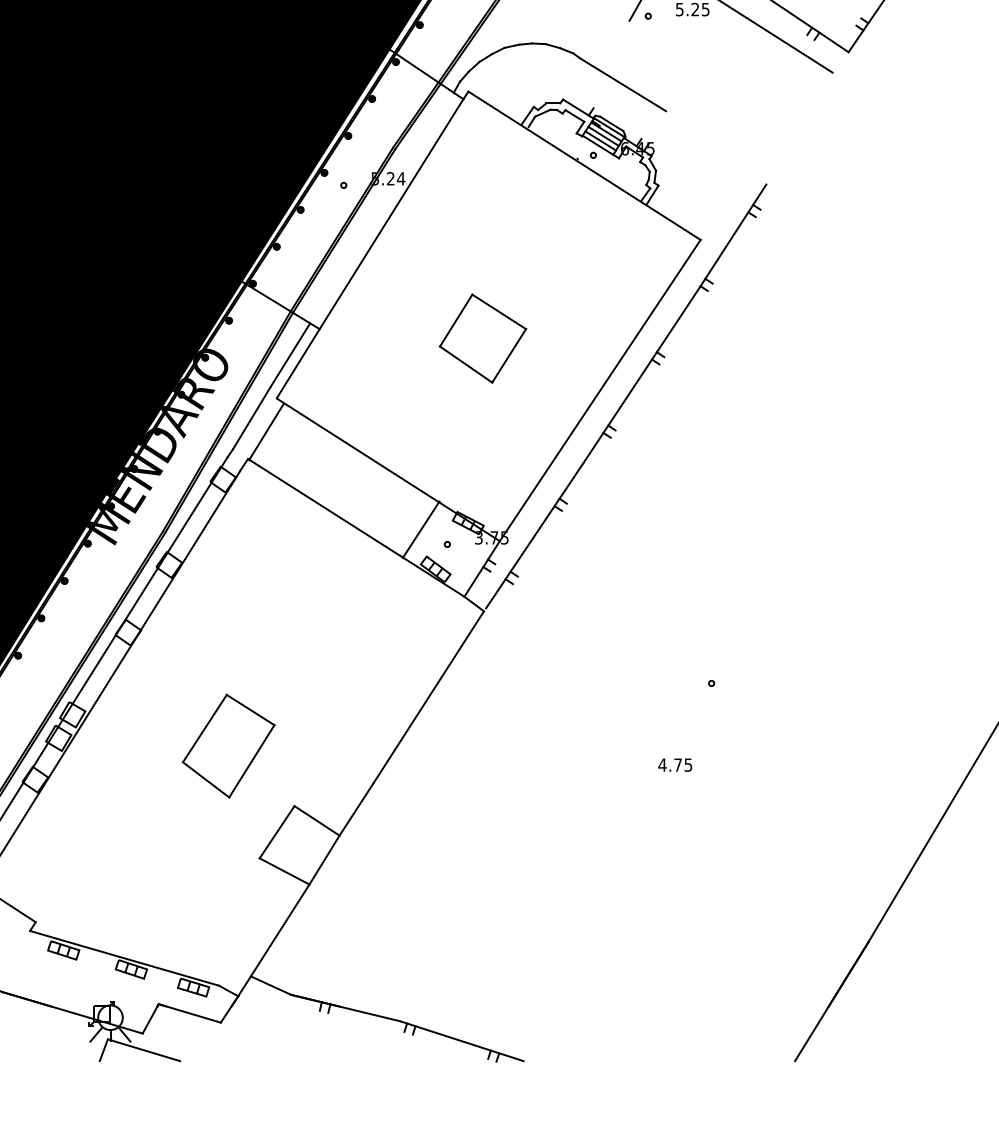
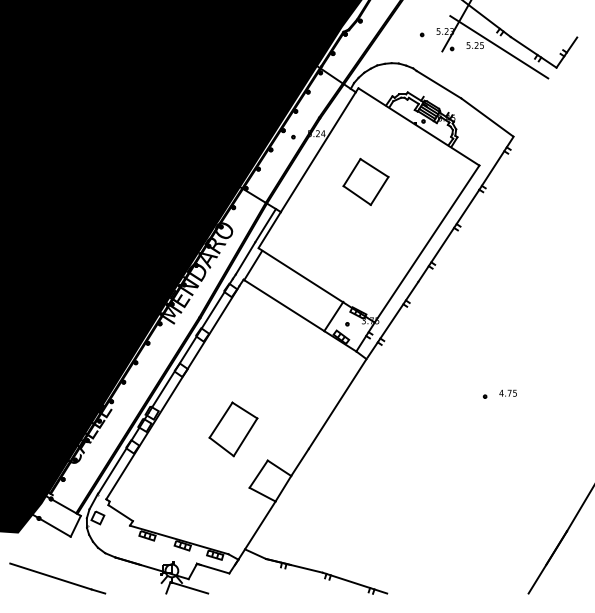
line: (716, 147) -> (487, 117), added
part: (482, 337) -> (365, 181), moved
text: (673, 763) -> (507, 392), moved

